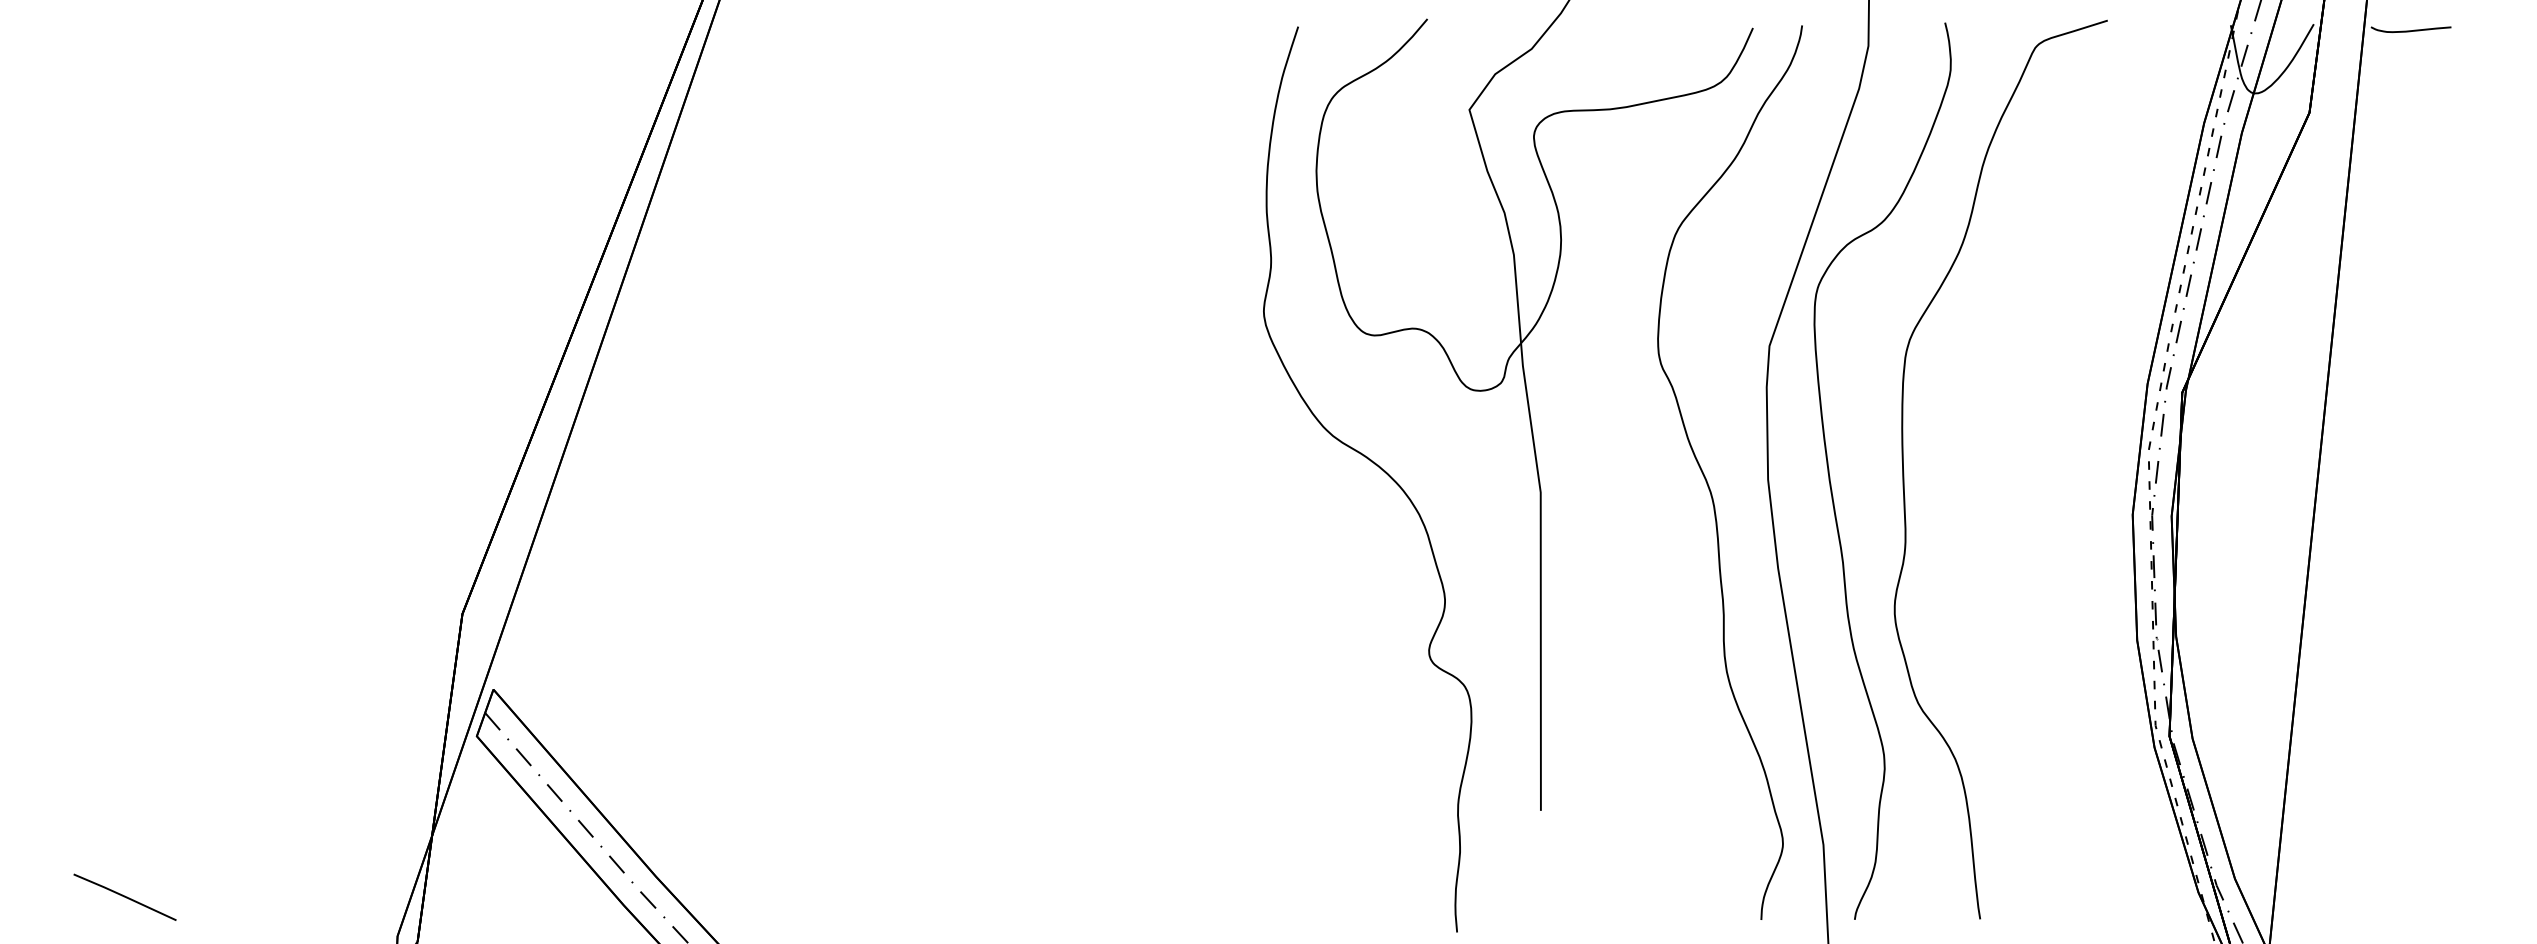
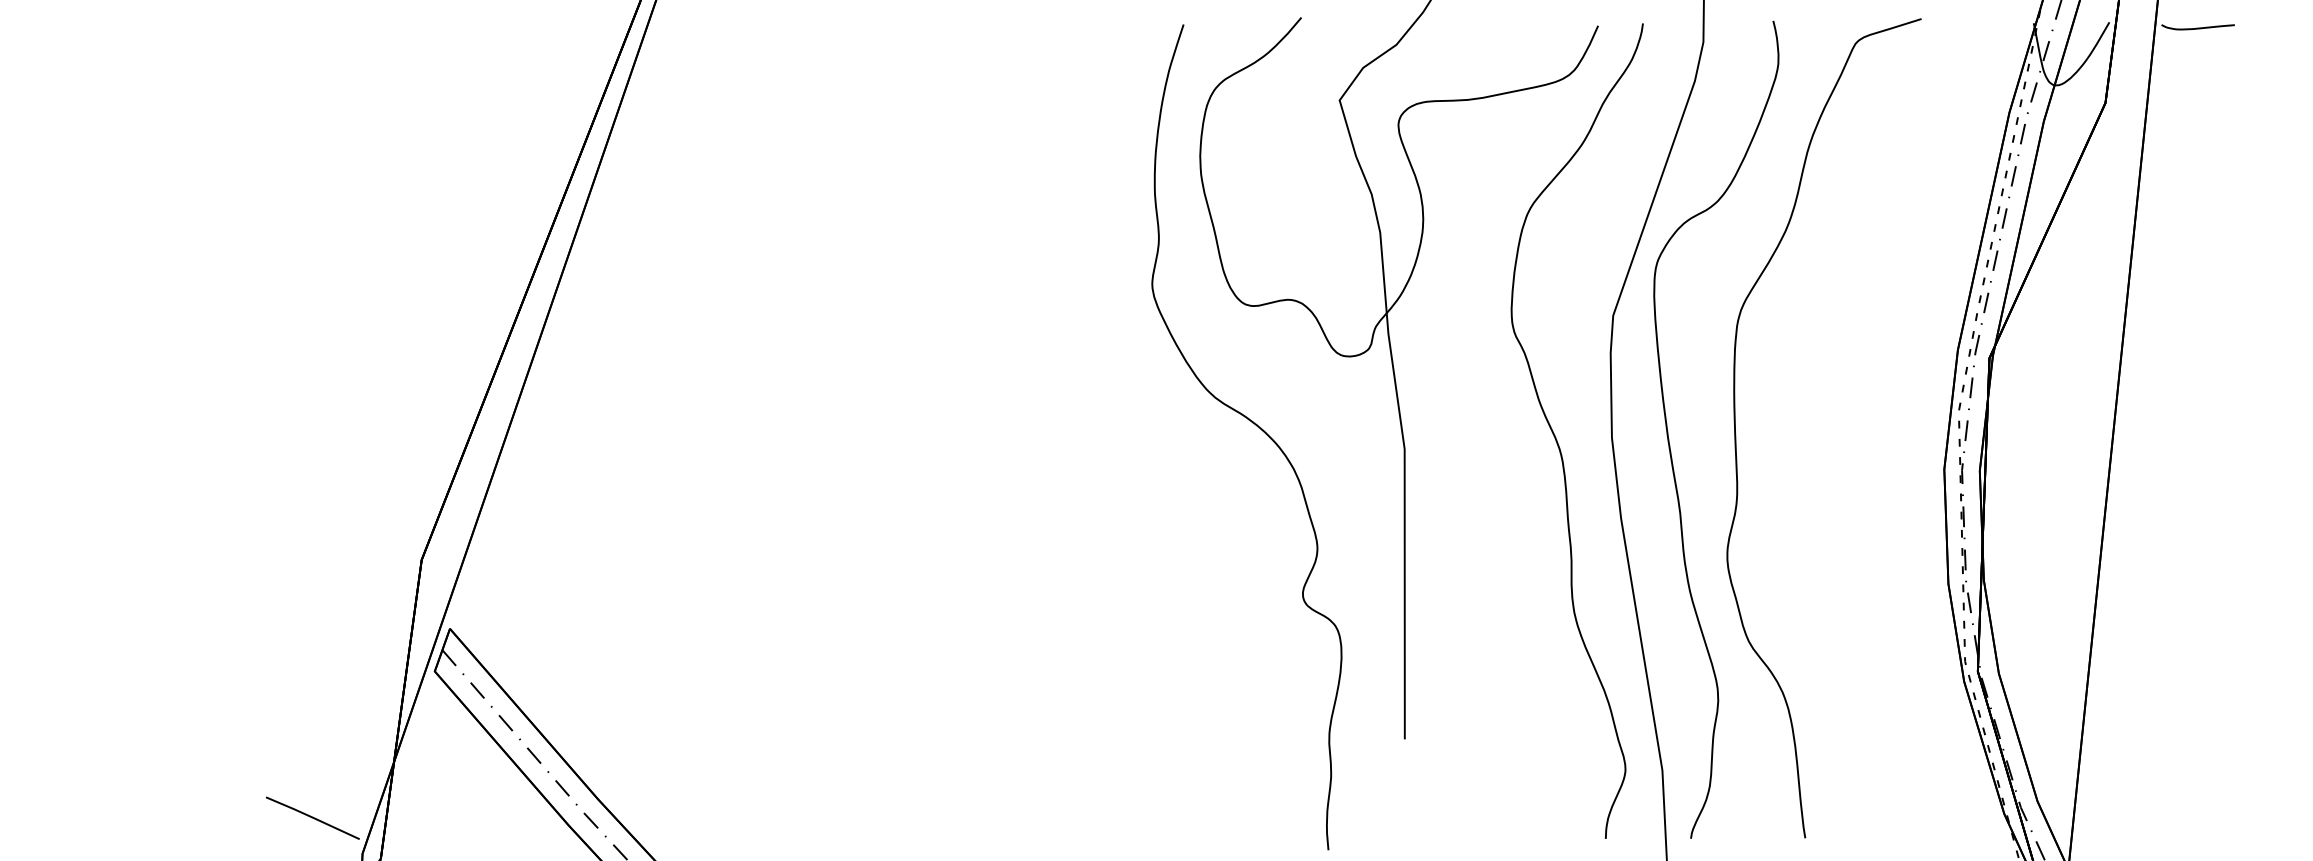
line: (124, 896) -> (312, 817), moved

